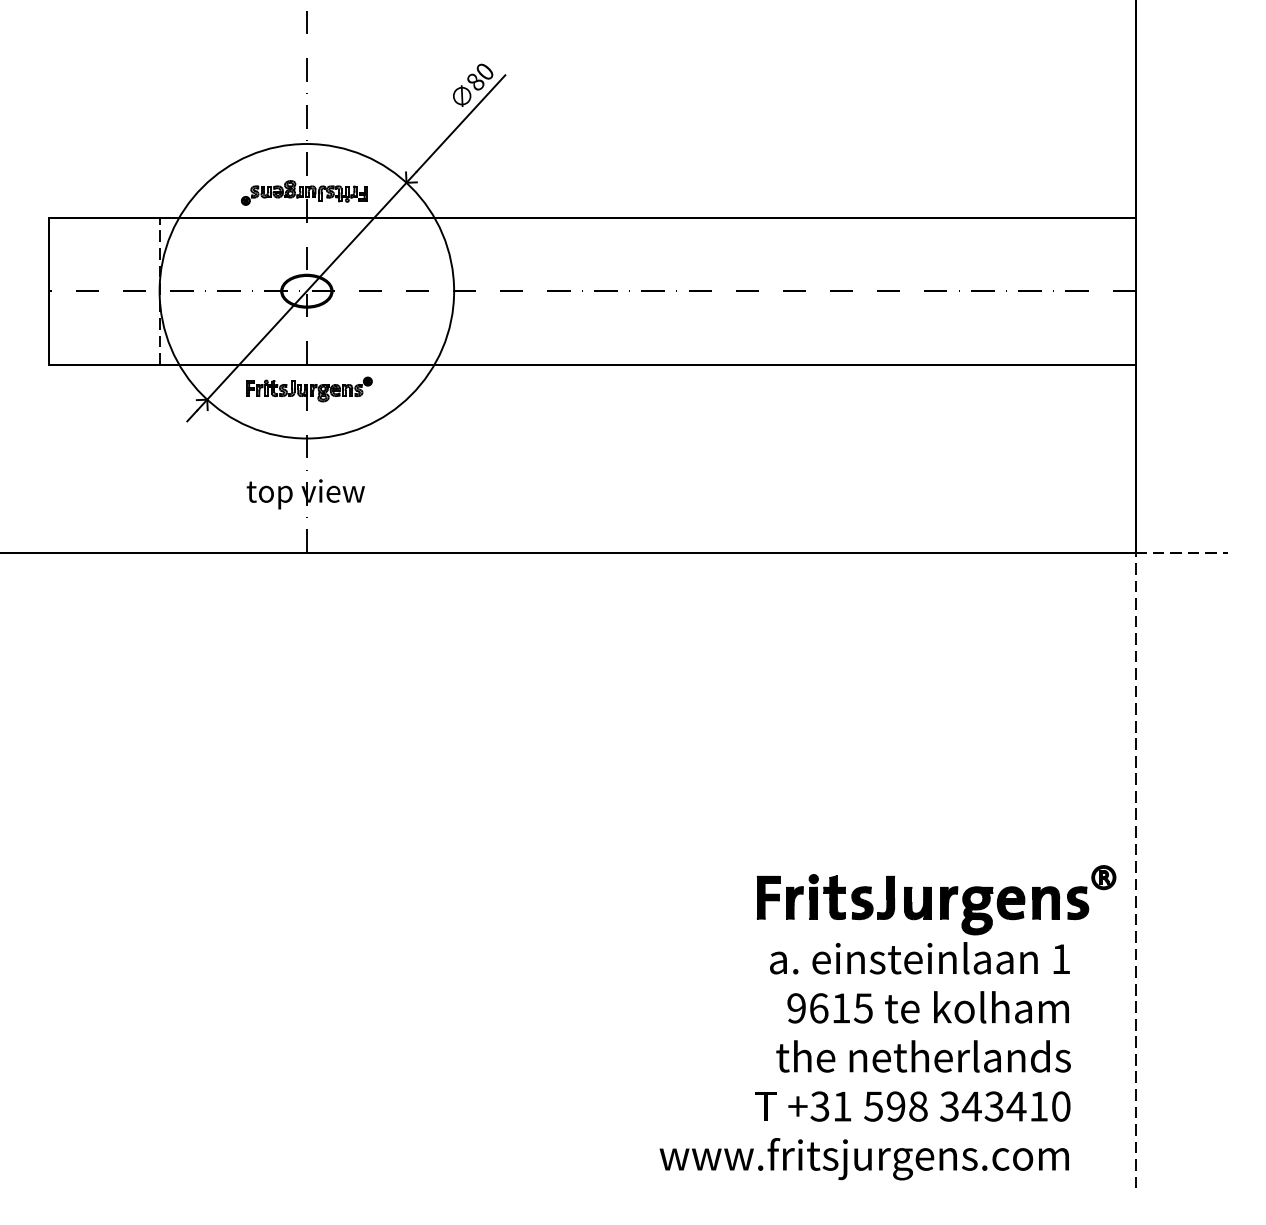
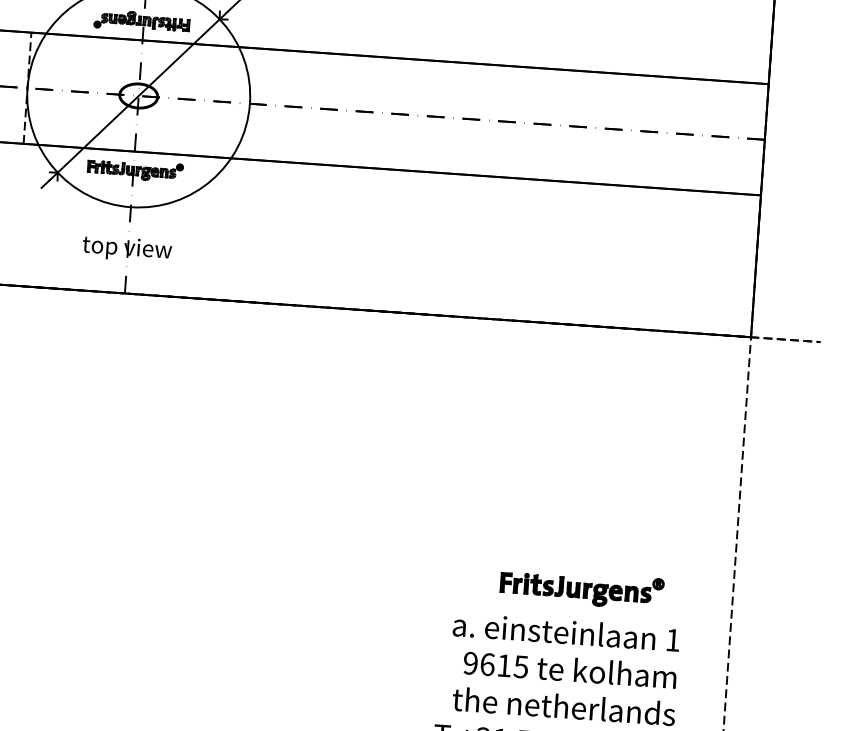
part: (936, 900) -> (582, 589), size x0.6

